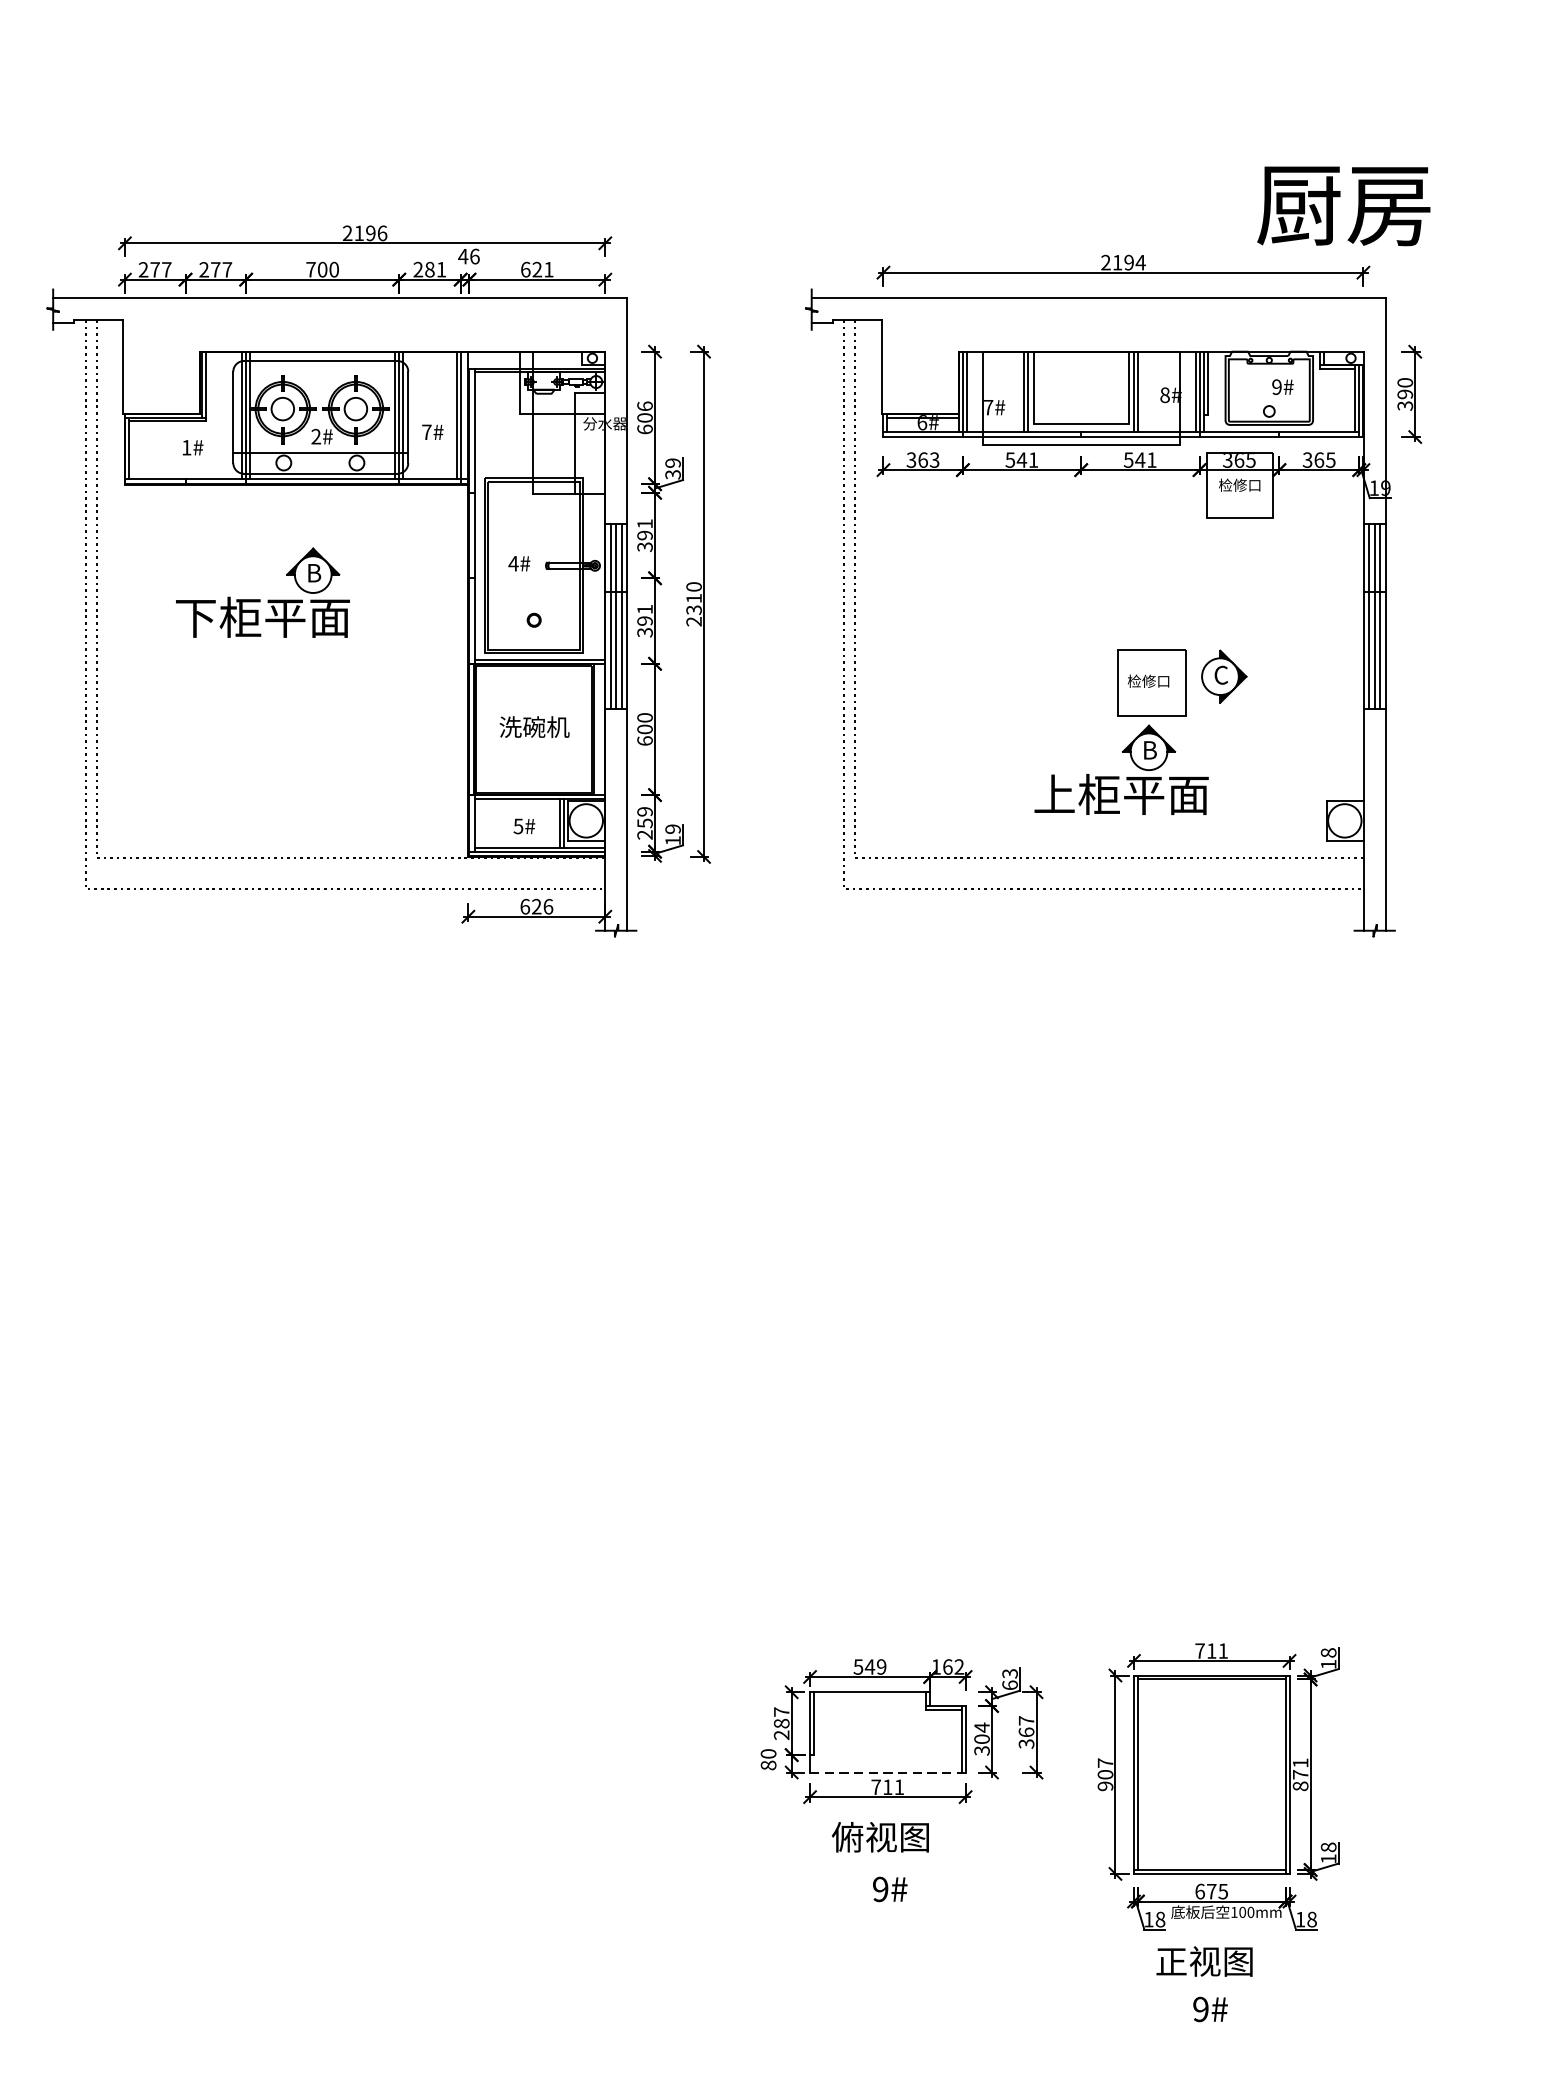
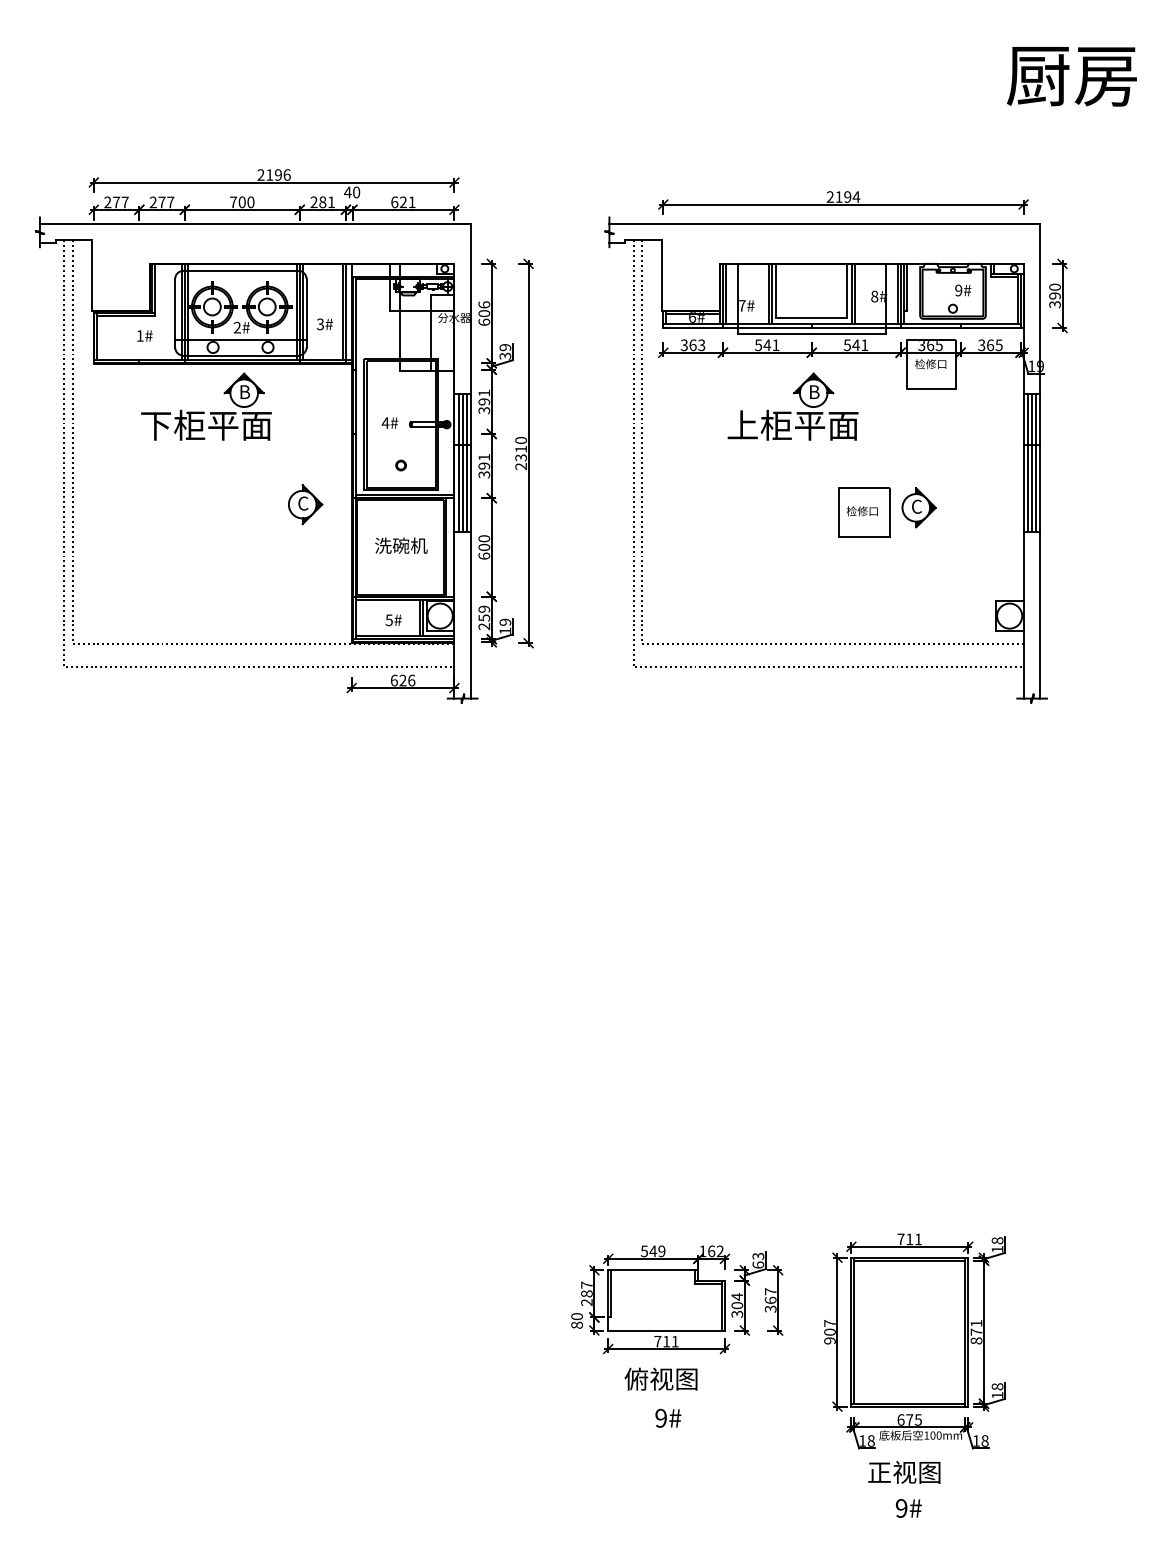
text: (1343, 206) -> (1071, 76), moved
text: (474, 256) -> (356, 192), 46 -> 40
text: (426, 432) -> (320, 324), 7# -> 3#
part: (263, 592) -> (206, 406), moved
part: (406, 672) -> (305, 504), added
part: (1120, 769) -> (792, 406), moved
line: (889, 1772) -> (667, 1330), dashed -> solid

